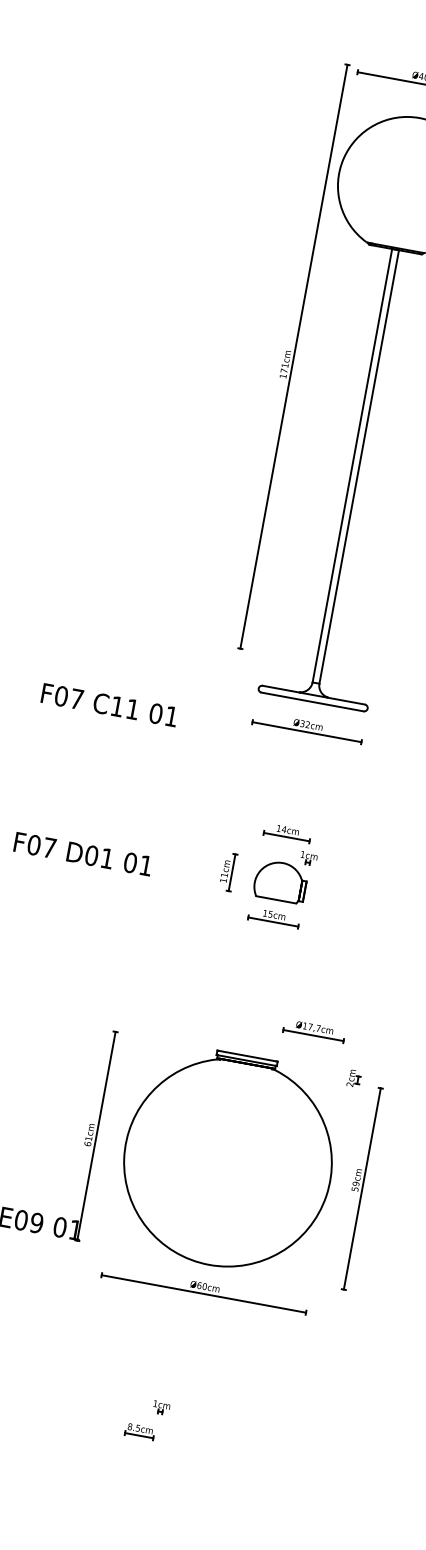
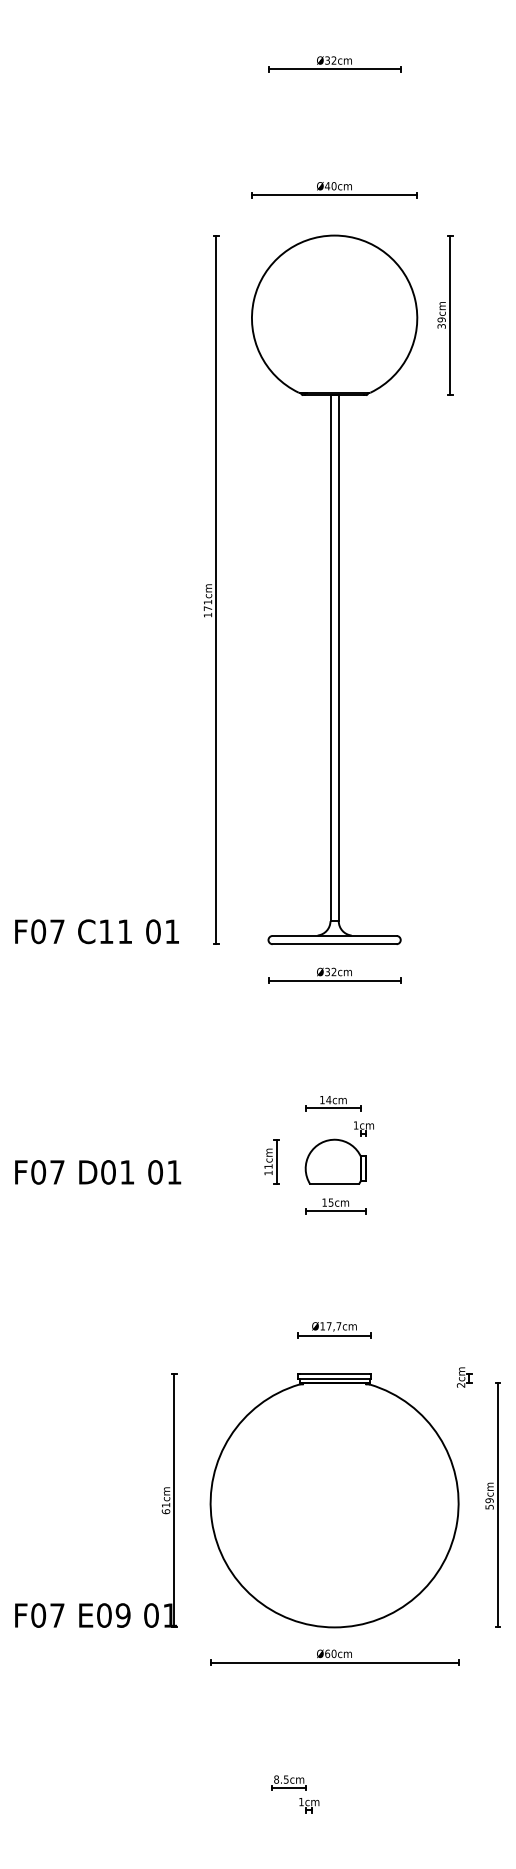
part: (289, 355) -> (211, 589), moved
text: (109, 704) -> (96, 931), moved
part: (314, 1031) -> (334, 1330), moved
part: (139, 1431) -> (288, 1782), moved

